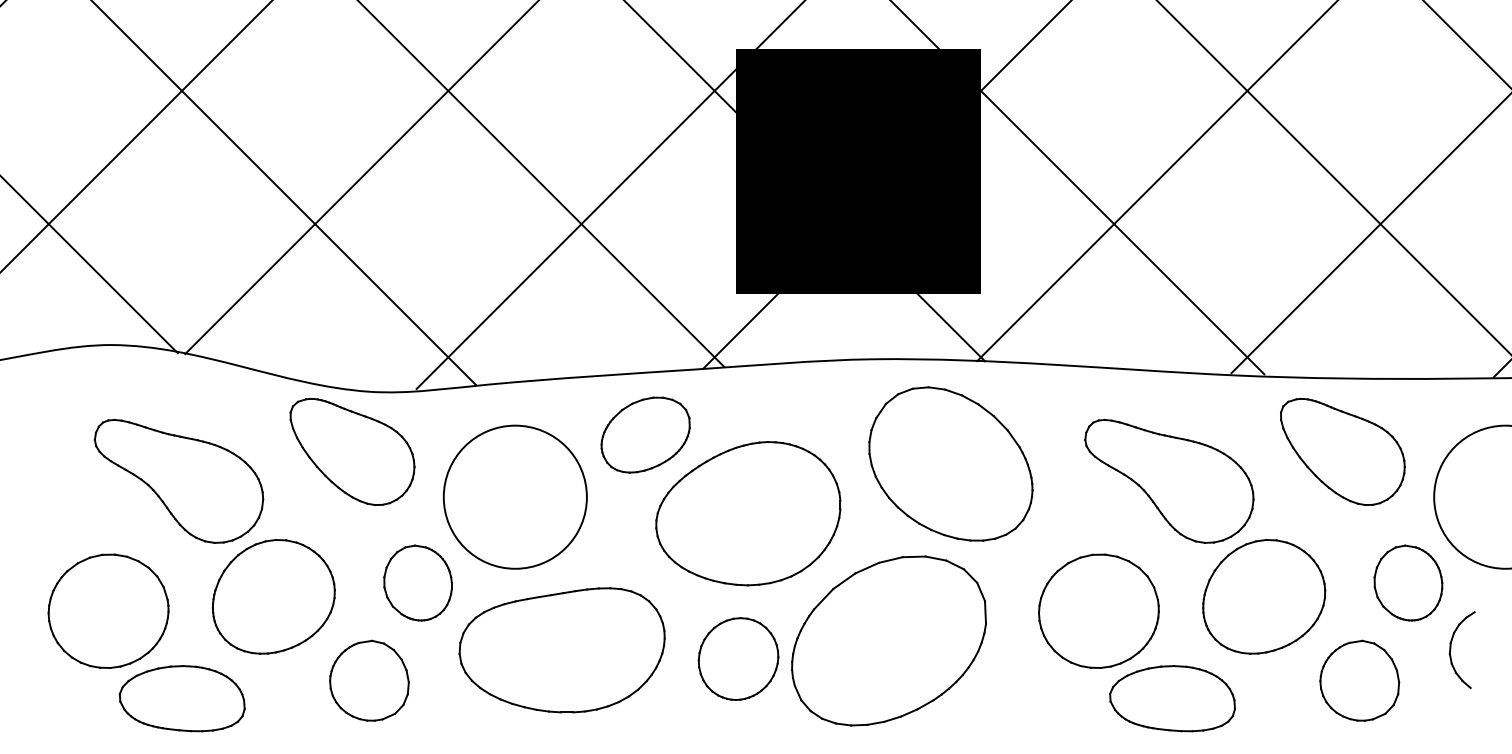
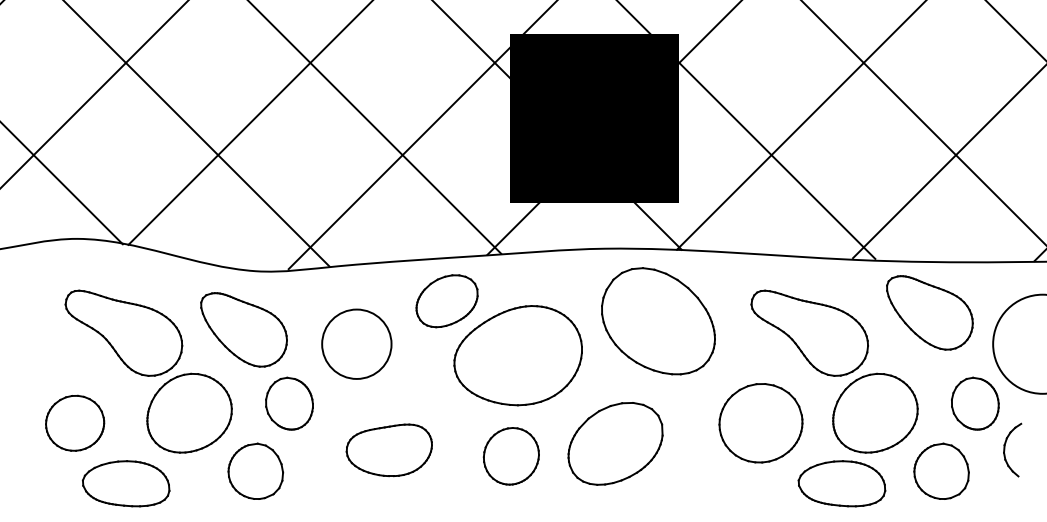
part: (351, 451) -> (243, 329), moved
circle: (514, 496) -> (356, 343), size x0.7
part: (107, 611) -> (74, 423), size x0.7
part: (888, 640) -> (615, 443), size x0.7
part: (562, 650) -> (389, 450), size x0.6
part: (1171, 698) -> (841, 483), moved

